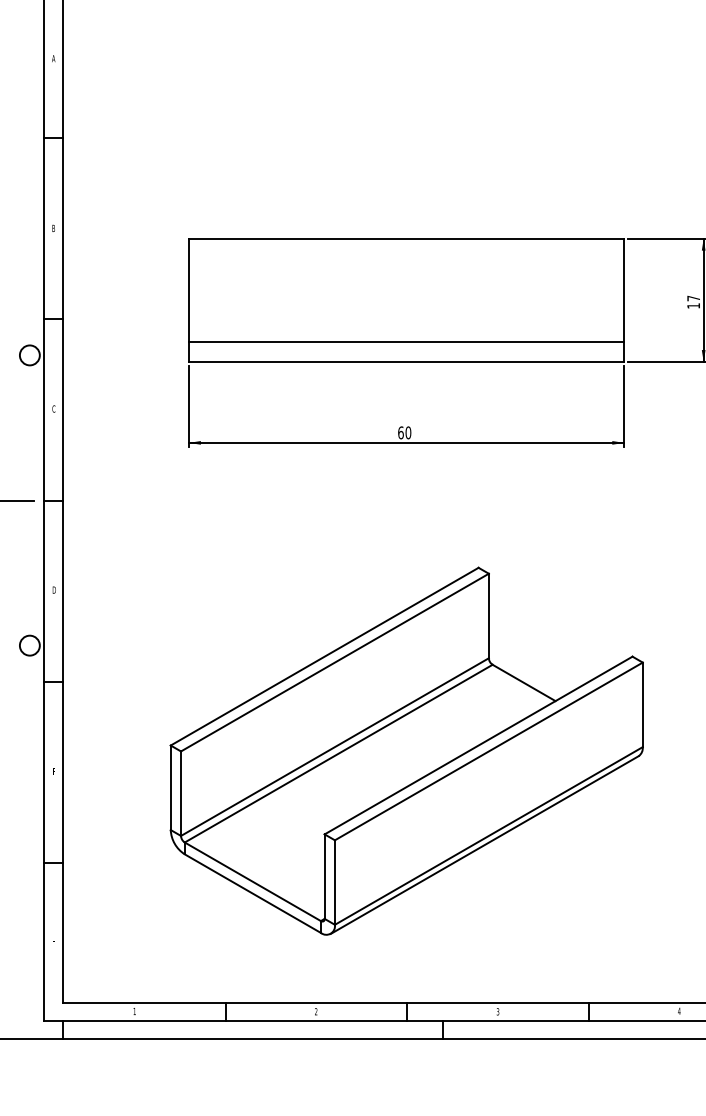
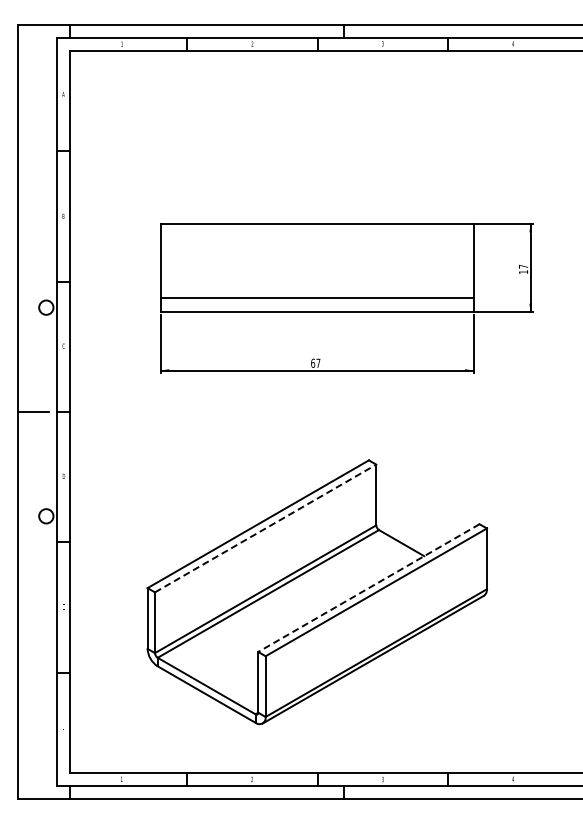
text: (408, 431) -> (318, 362), 60 -> 67
line: (334, 662) -> (265, 528), solid -> dashed
line: (478, 746) -> (368, 588), solid -> dashed

